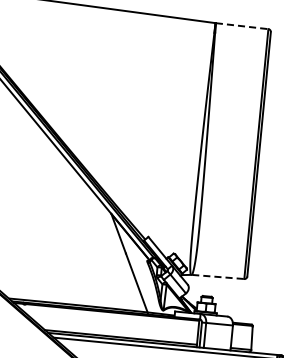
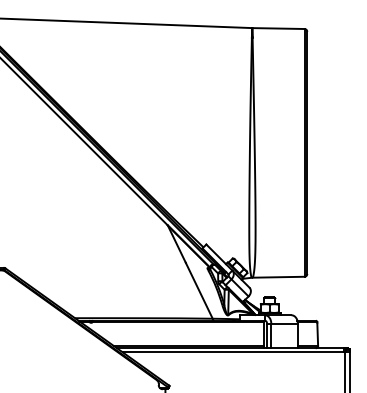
line: (242, 26) -> (278, 28), dashed -> solid
line: (217, 277) -> (278, 277), dashed -> solid

